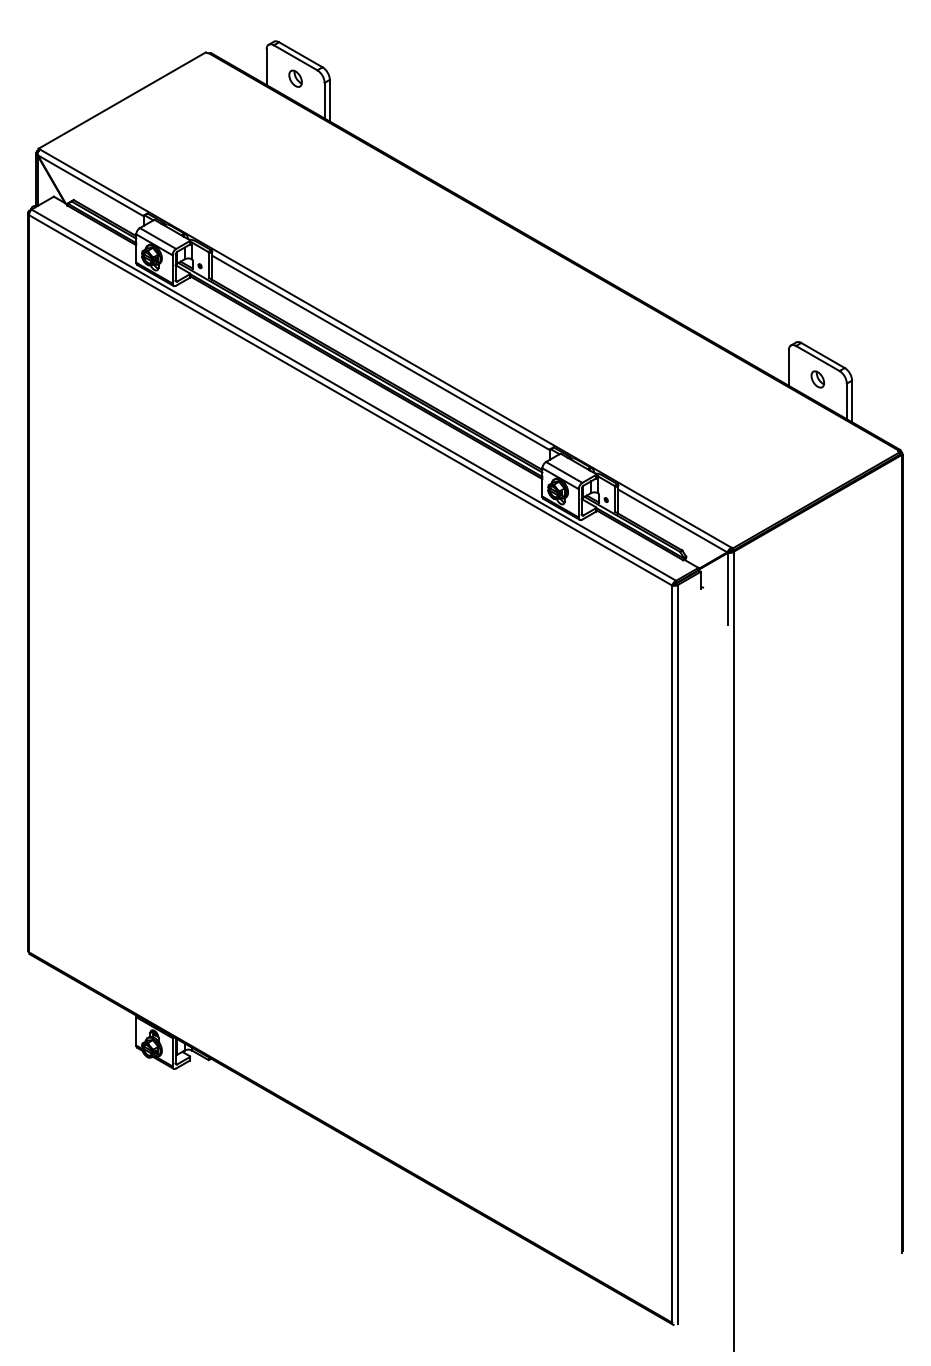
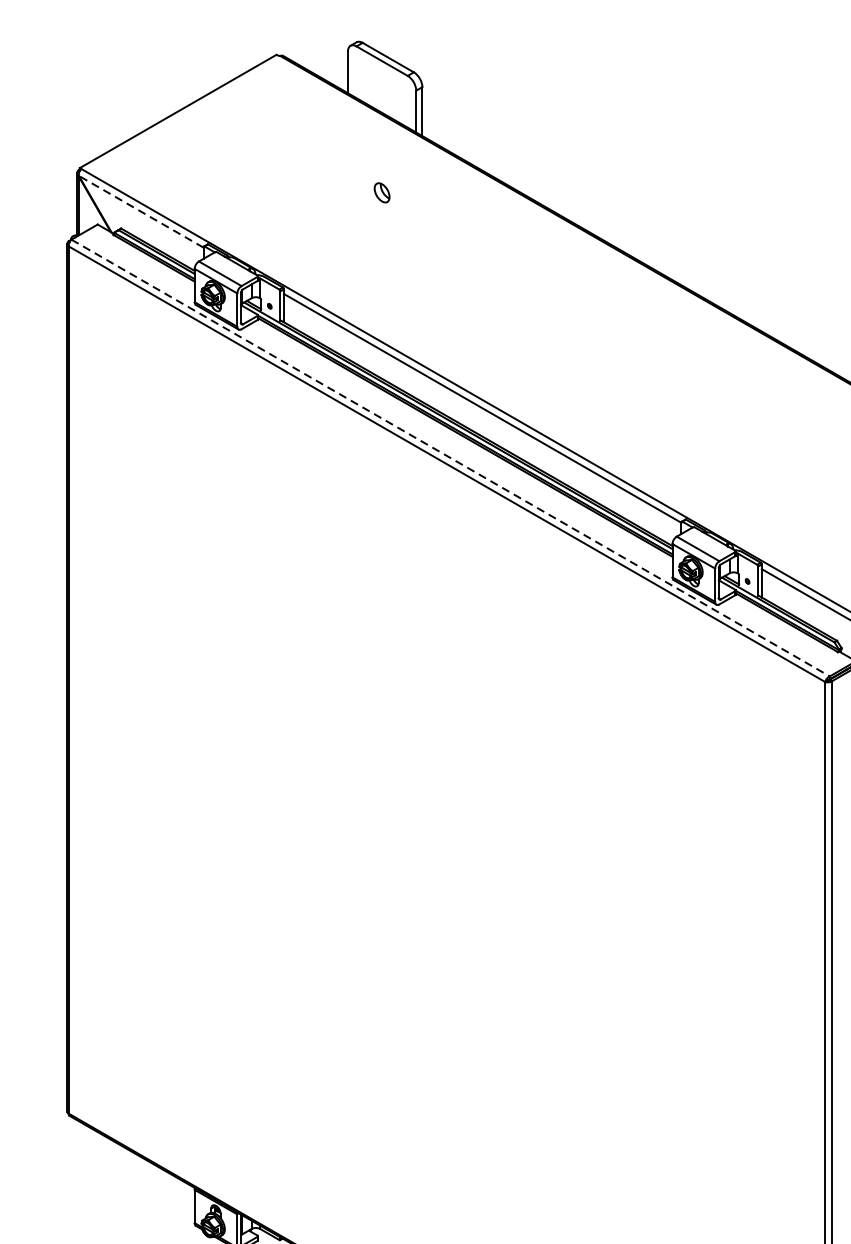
part: (295, 78) -> (381, 192), moved
line: (90, 185) -> (140, 211), solid -> dashed
line: (353, 395) -> (450, 458), solid -> dashed

